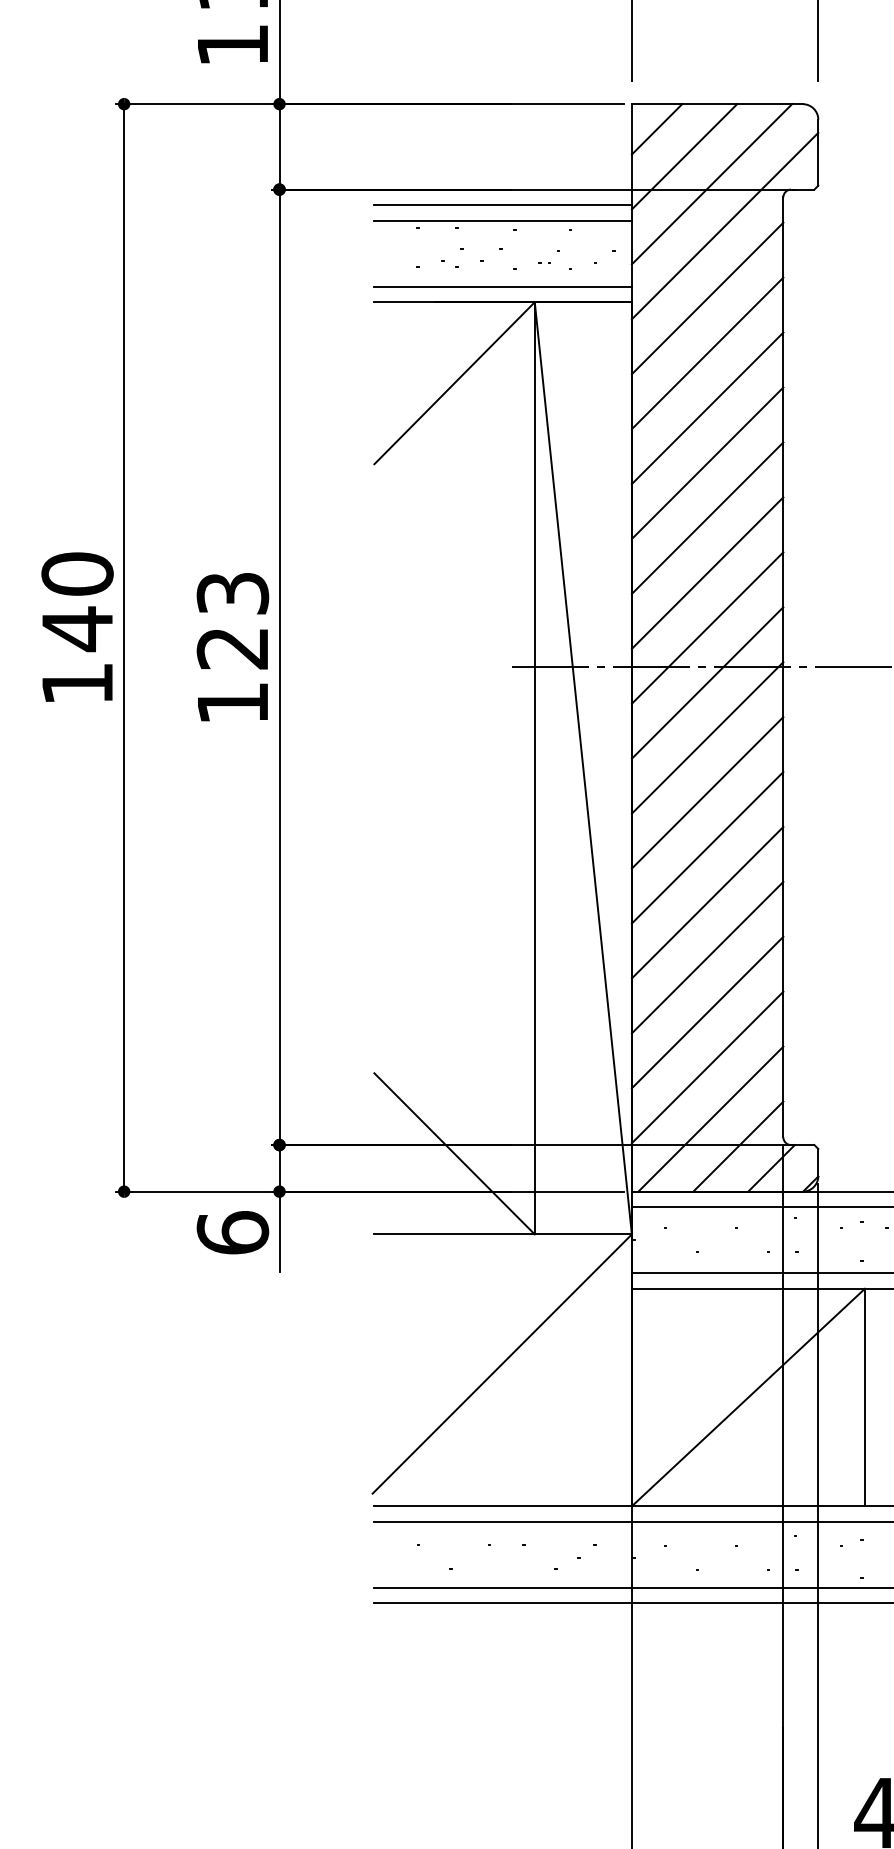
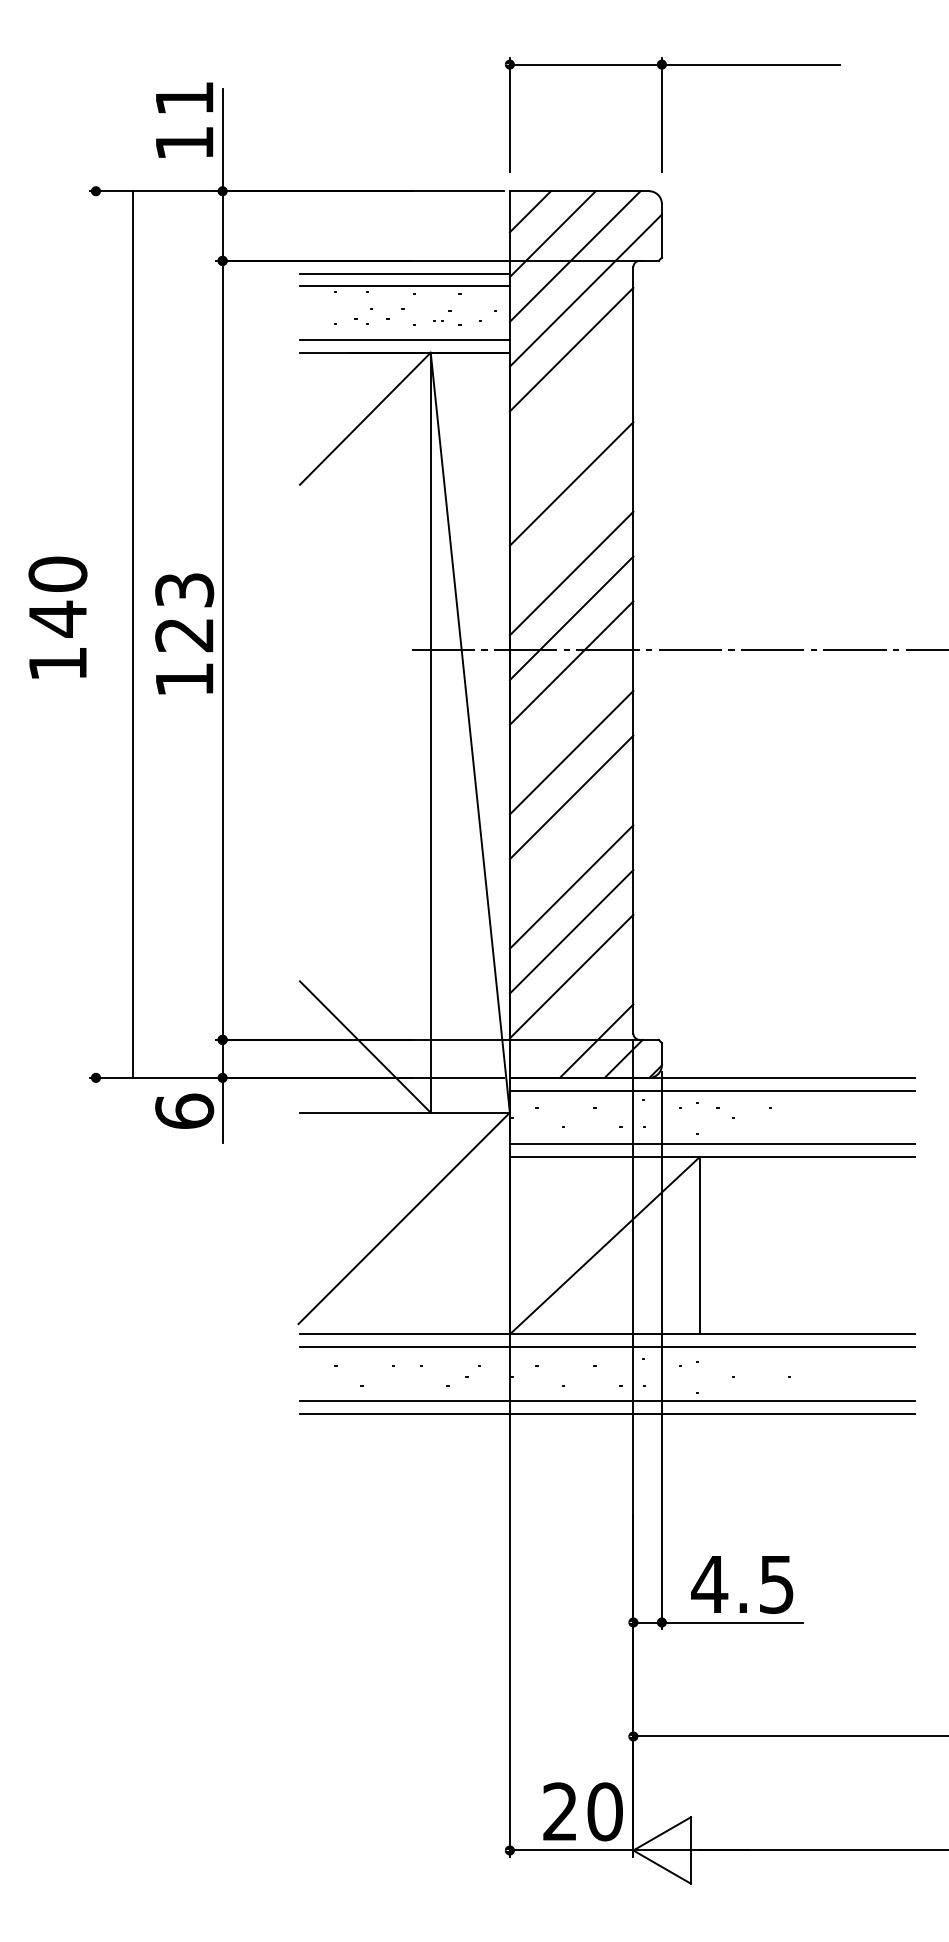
line: (707, 353) -> (571, 394), removed
line: (707, 408) -> (571, 439), removed
line: (707, 517) -> (571, 528), removed
line: (123, 647) -> (132, 634), moved
line: (707, 737) -> (571, 707), removed
line: (707, 902) -> (571, 842), removed
line: (711, 1118) -> (574, 1018), removed

